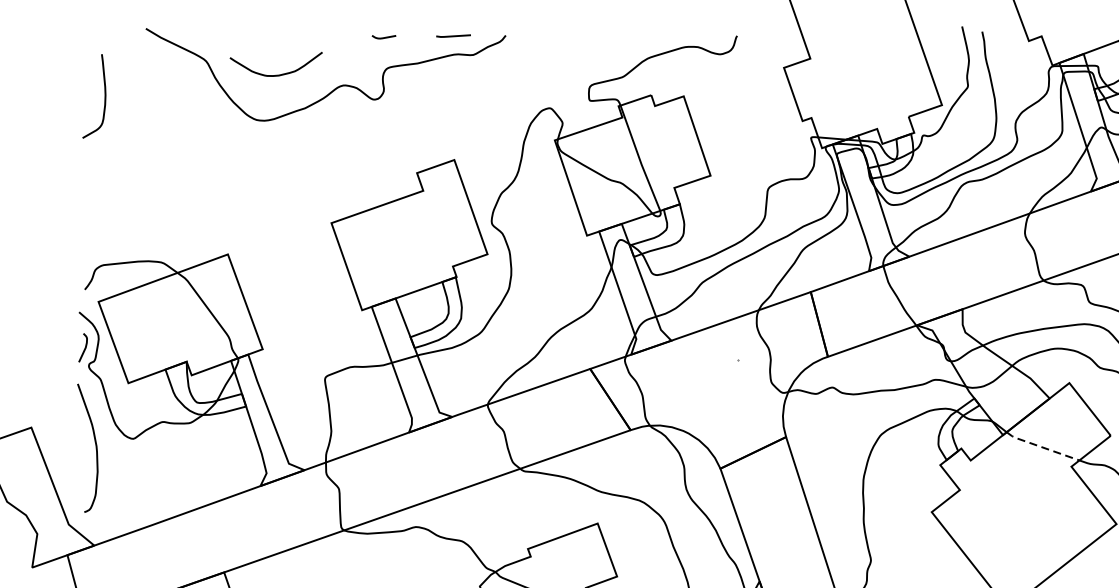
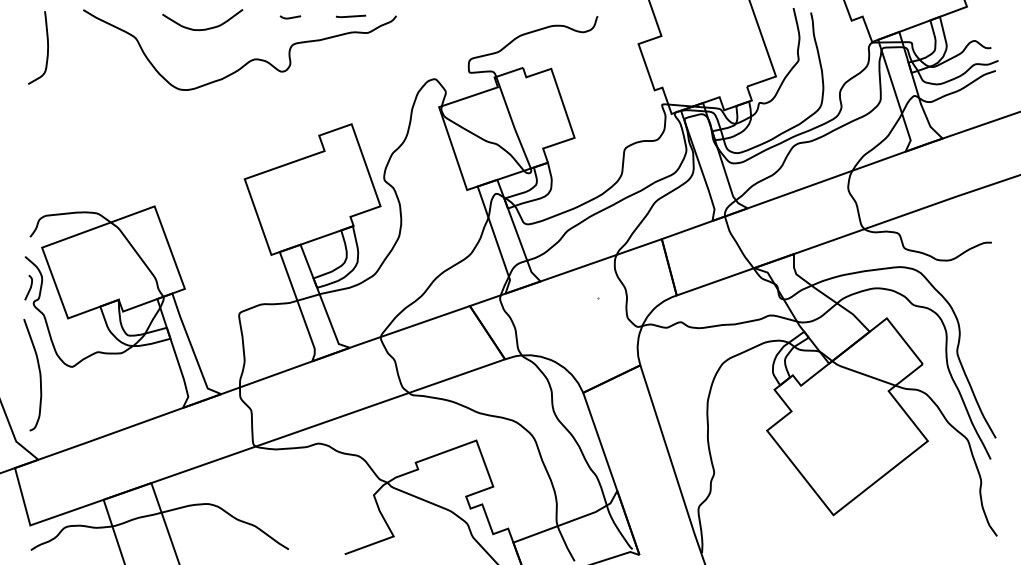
curve: (278, 74) -> (204, 28), moved
curve: (104, 95) -> (47, 47), moved
line: (1041, 447) -> (862, 374), dashed -> solid

